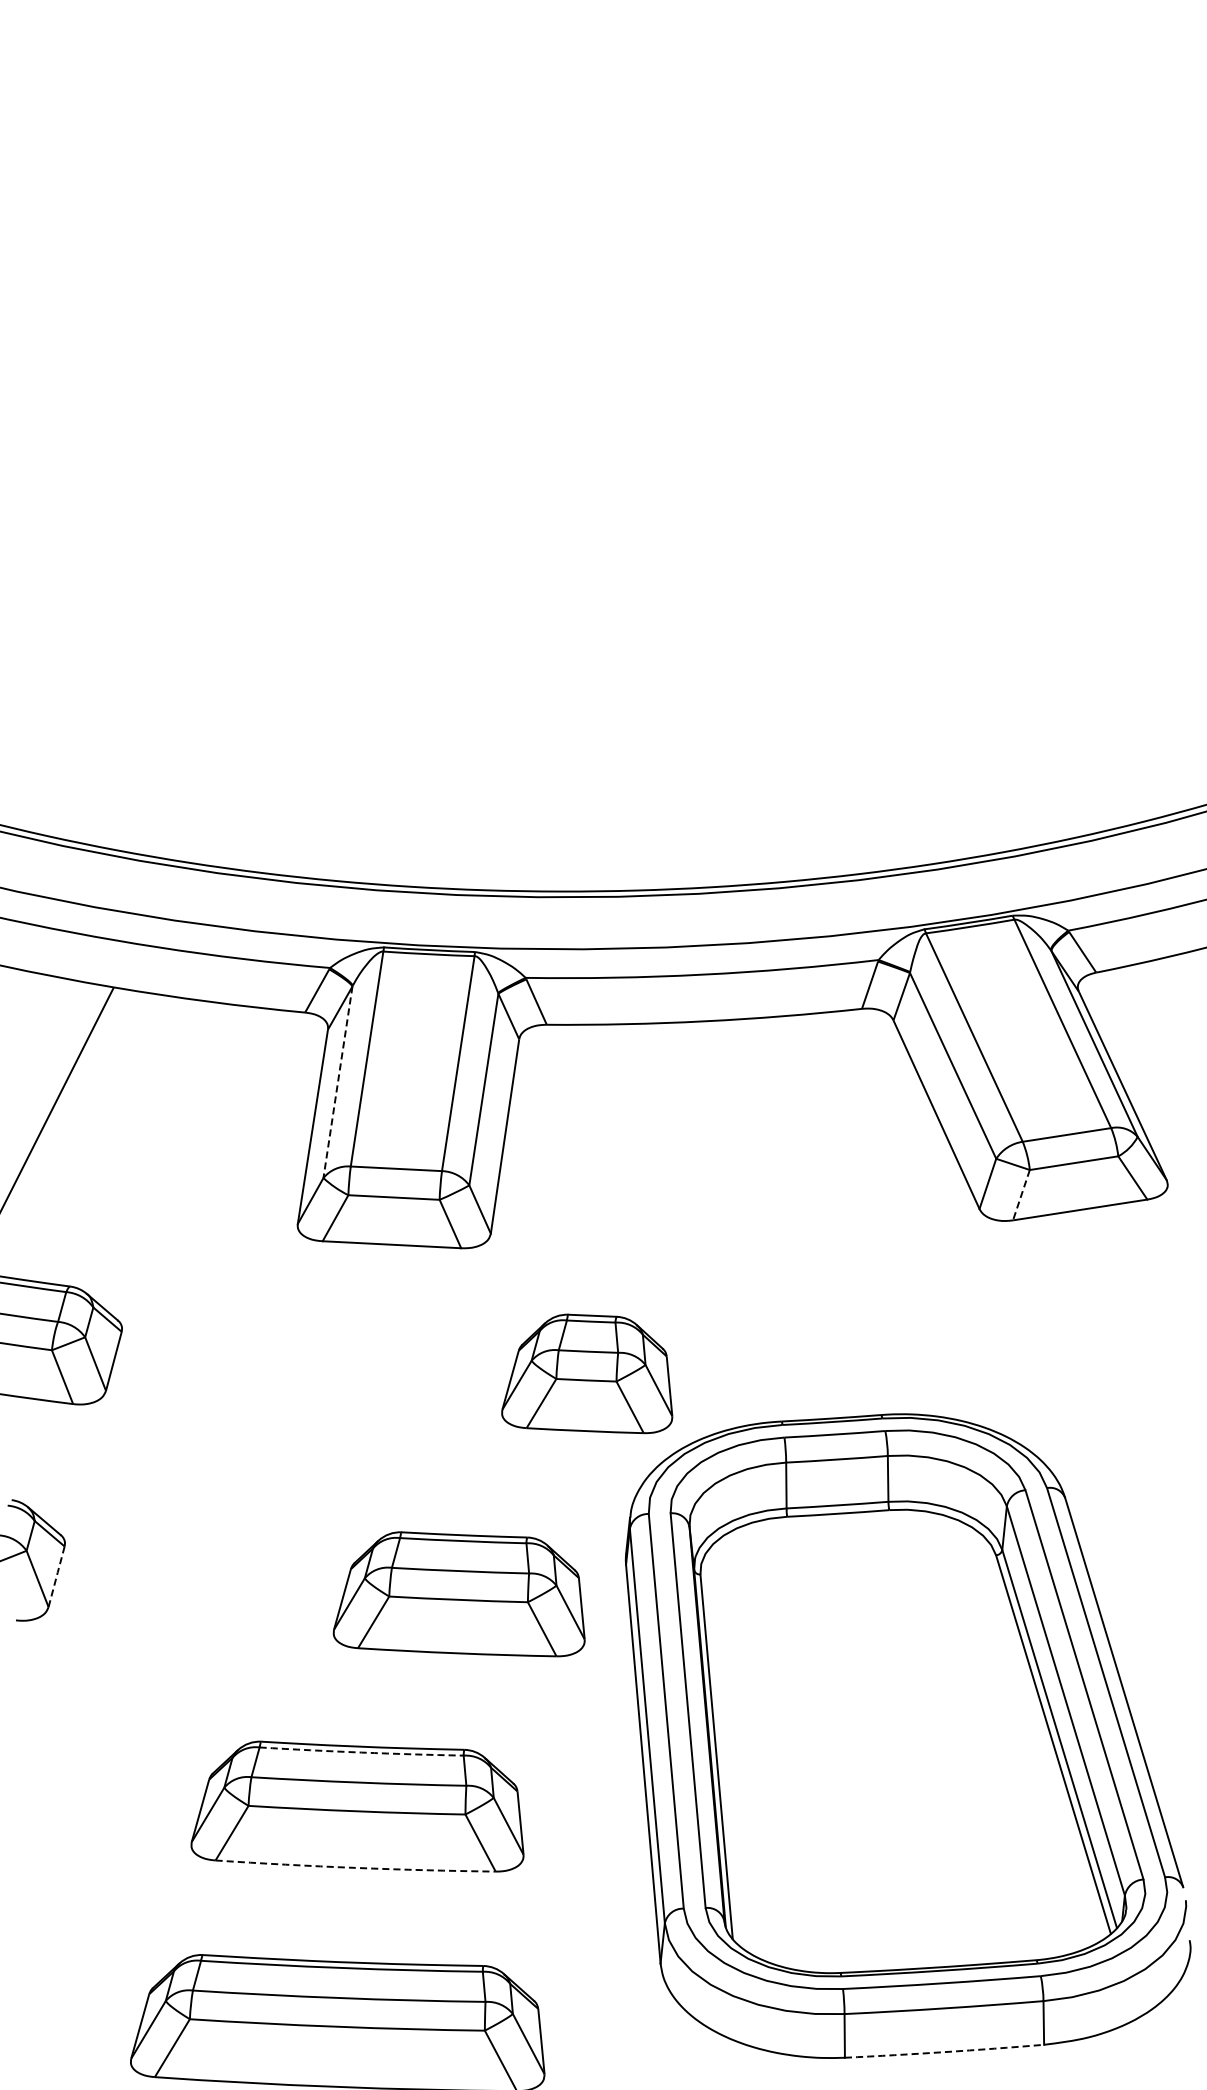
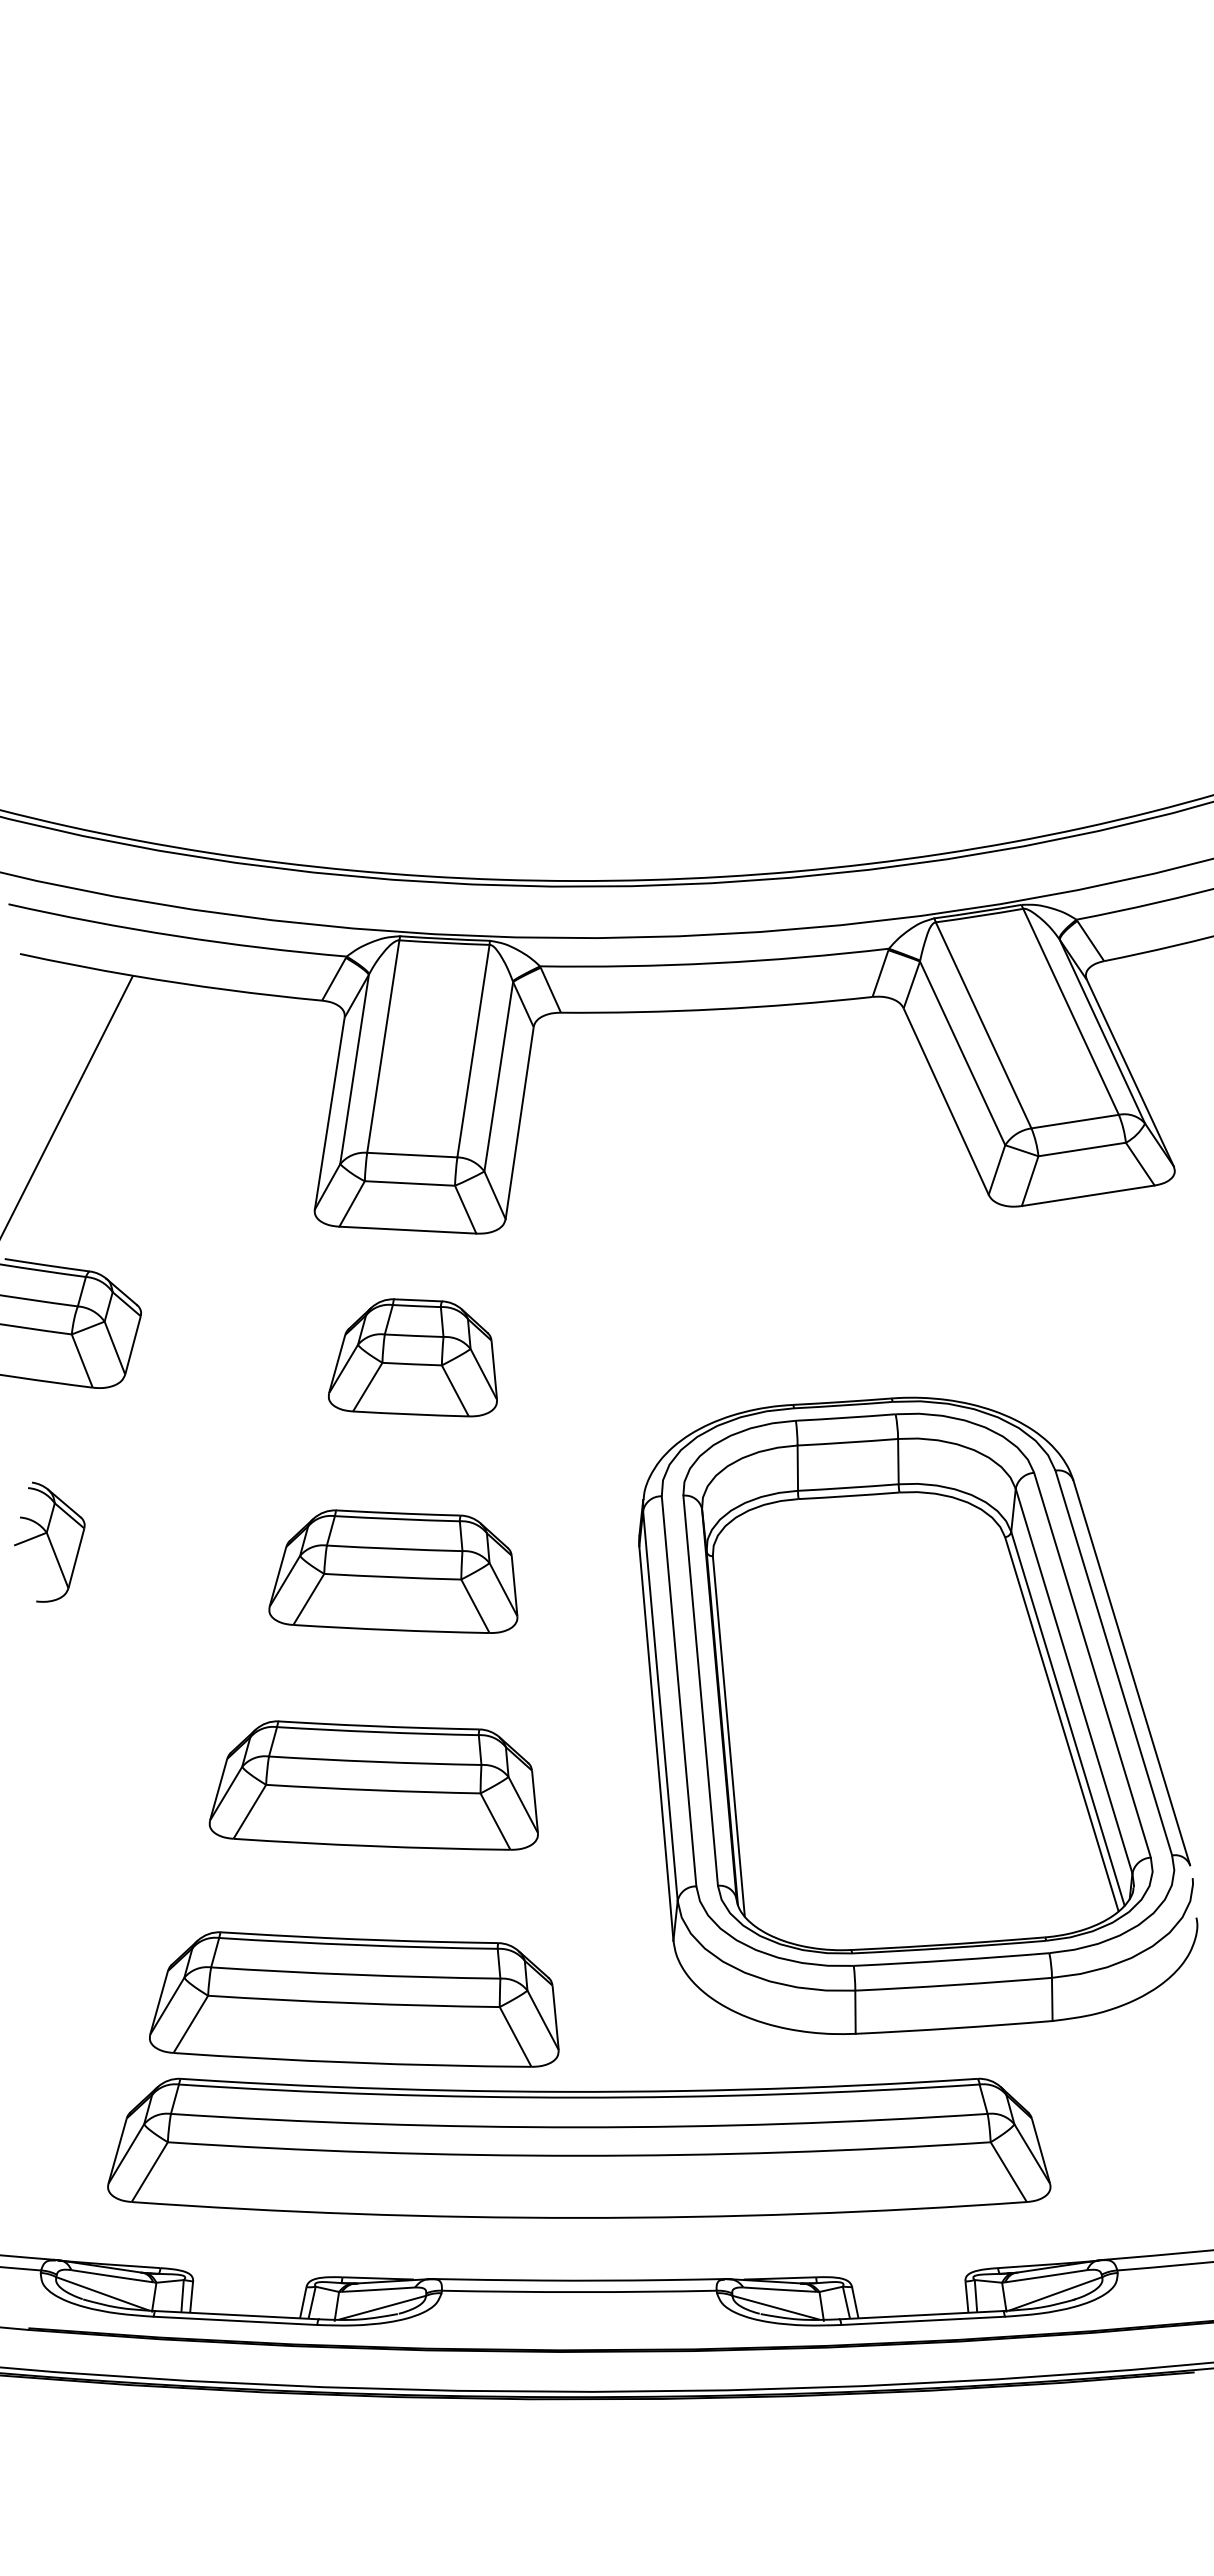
line: (337, 1082) -> (354, 1069), dashed -> solid
line: (1021, 1195) -> (1030, 1181), dashed -> solid
part: (586, 1373) -> (412, 1357), moved
line: (56, 1576) -> (76, 1558), dashed -> solid
part: (459, 1594) -> (393, 1571), moved
arc: (361, 1752) -> (377, 1732), dashed -> solid
arc: (355, 1868) -> (371, 1846), dashed -> solid
arc: (944, 2052) -> (954, 2028), dashed -> solid

